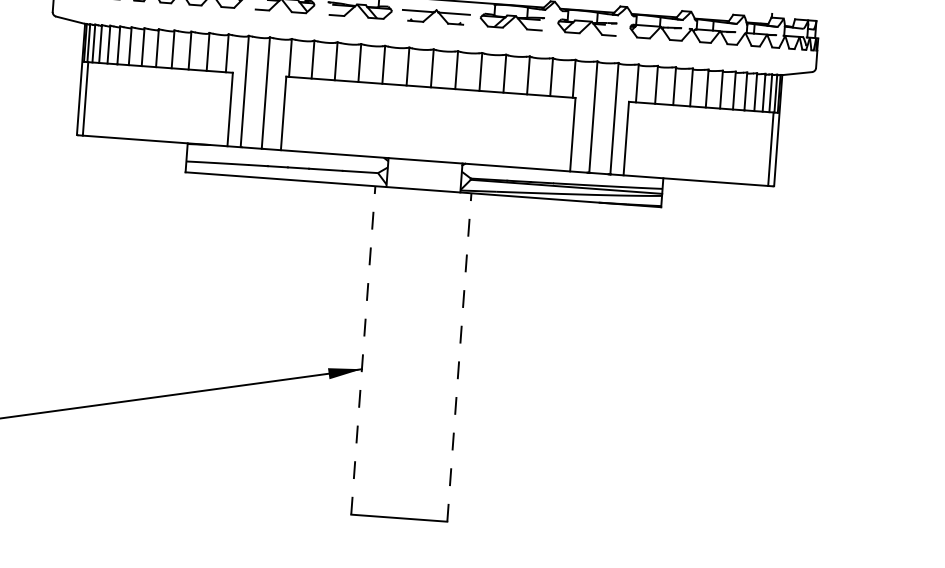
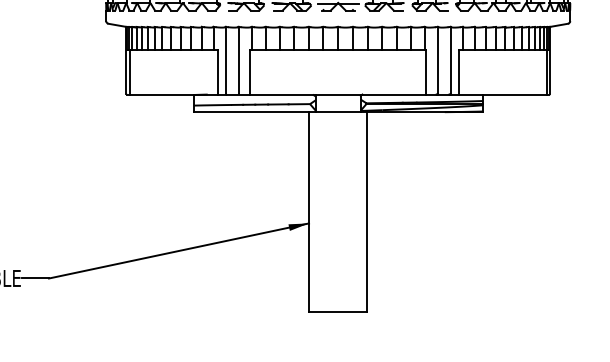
line: (364, 351) -> (309, 212), dashed -> solid
line: (459, 358) -> (367, 212), dashed -> solid

